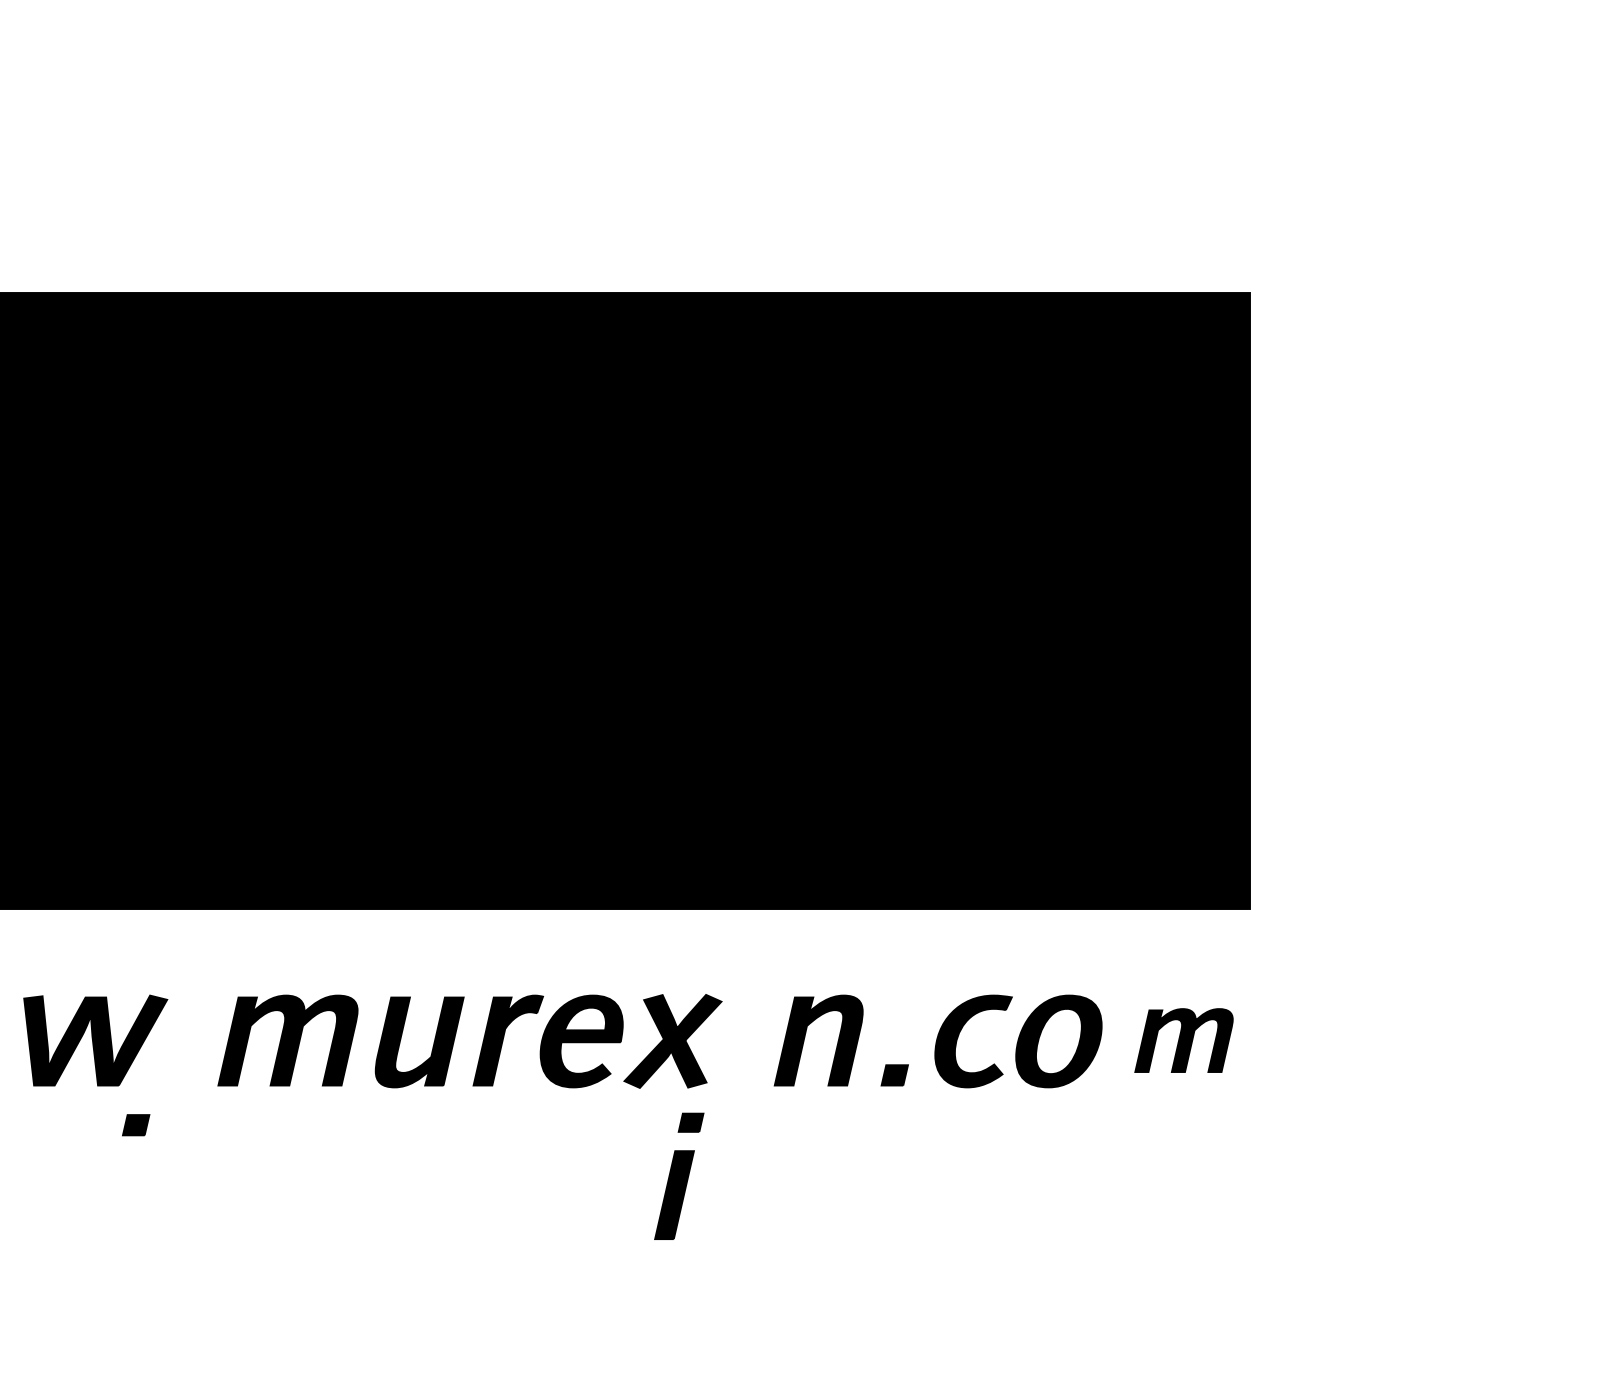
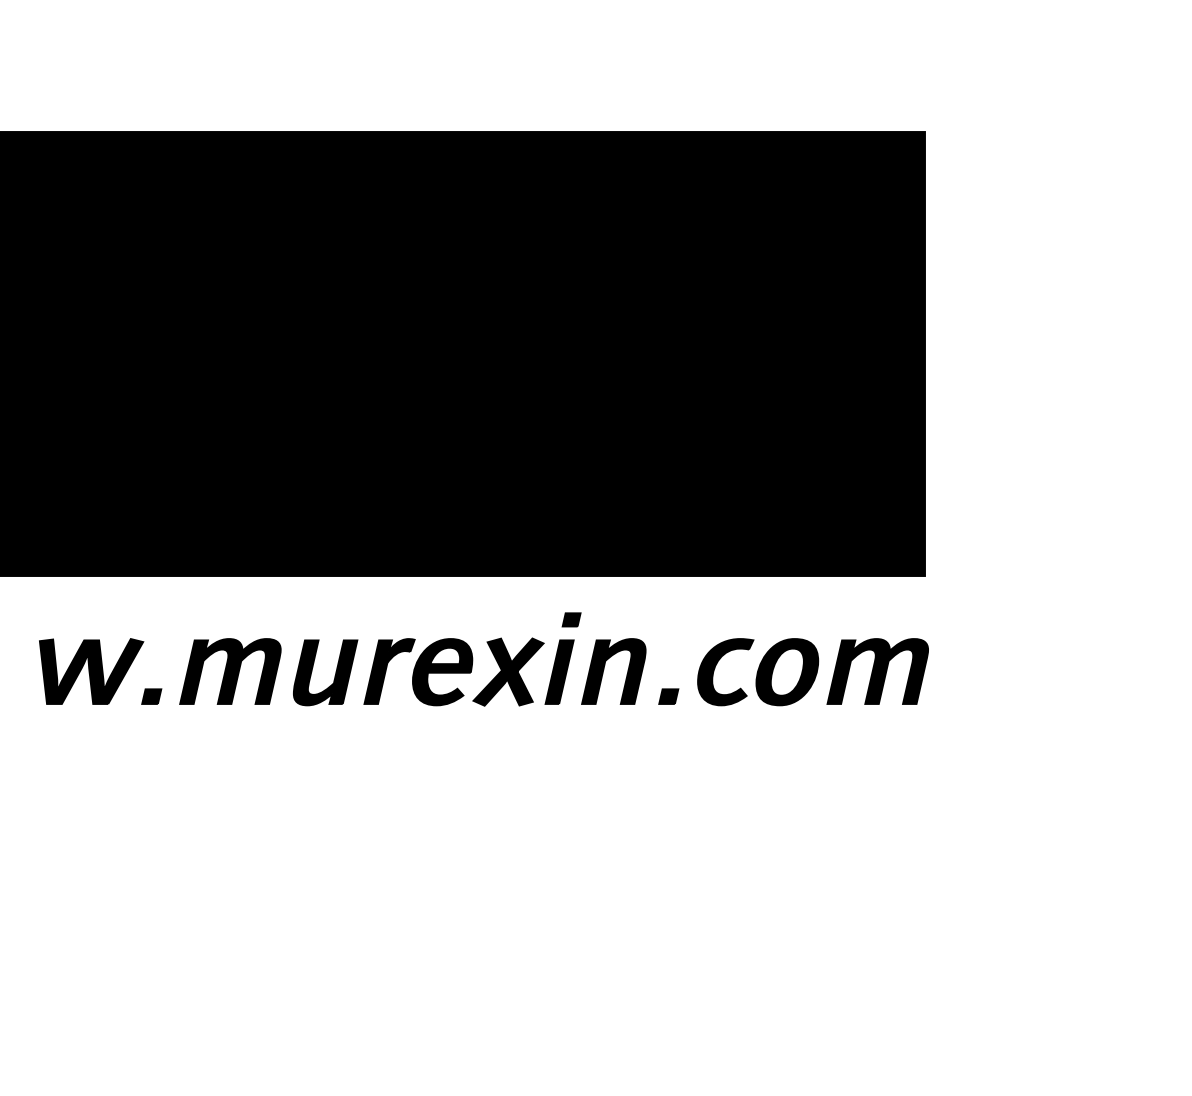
part: (1183, 1040) -> (877, 671), size x1.43
part: (135, 1124) -> (151, 696), moved
part: (678, 1176) -> (562, 658), moved

